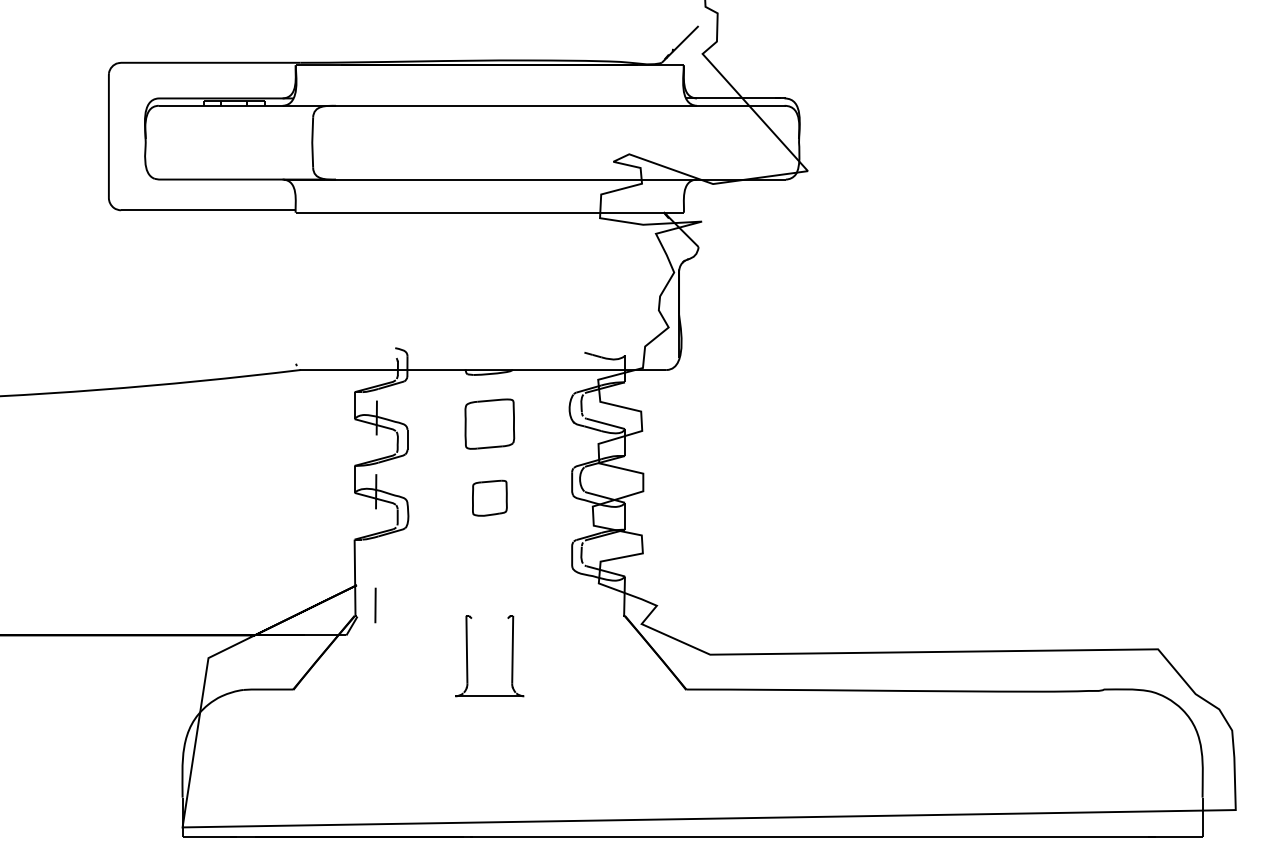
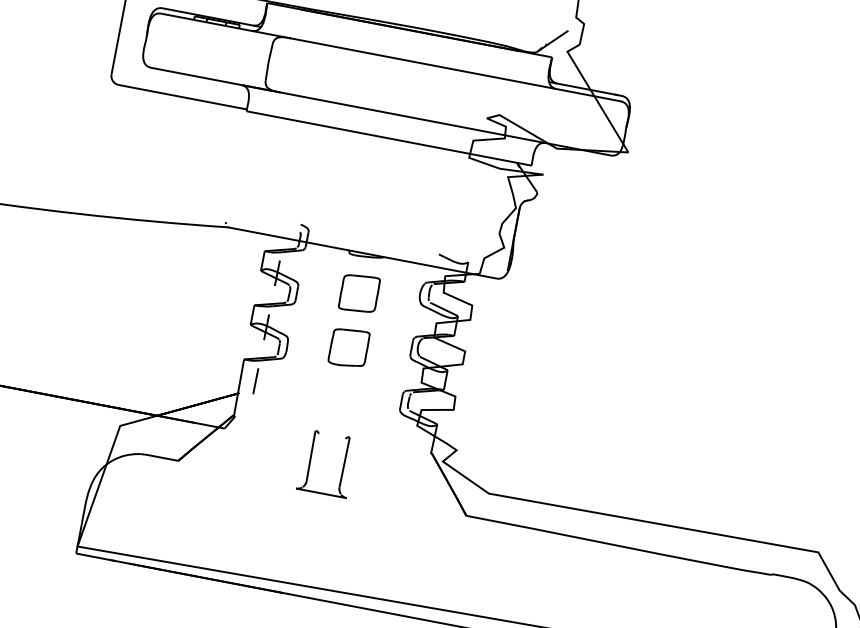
part: (489, 498) -> (348, 348), size x1.43
line: (375, 605) -> (255, 381), moved

